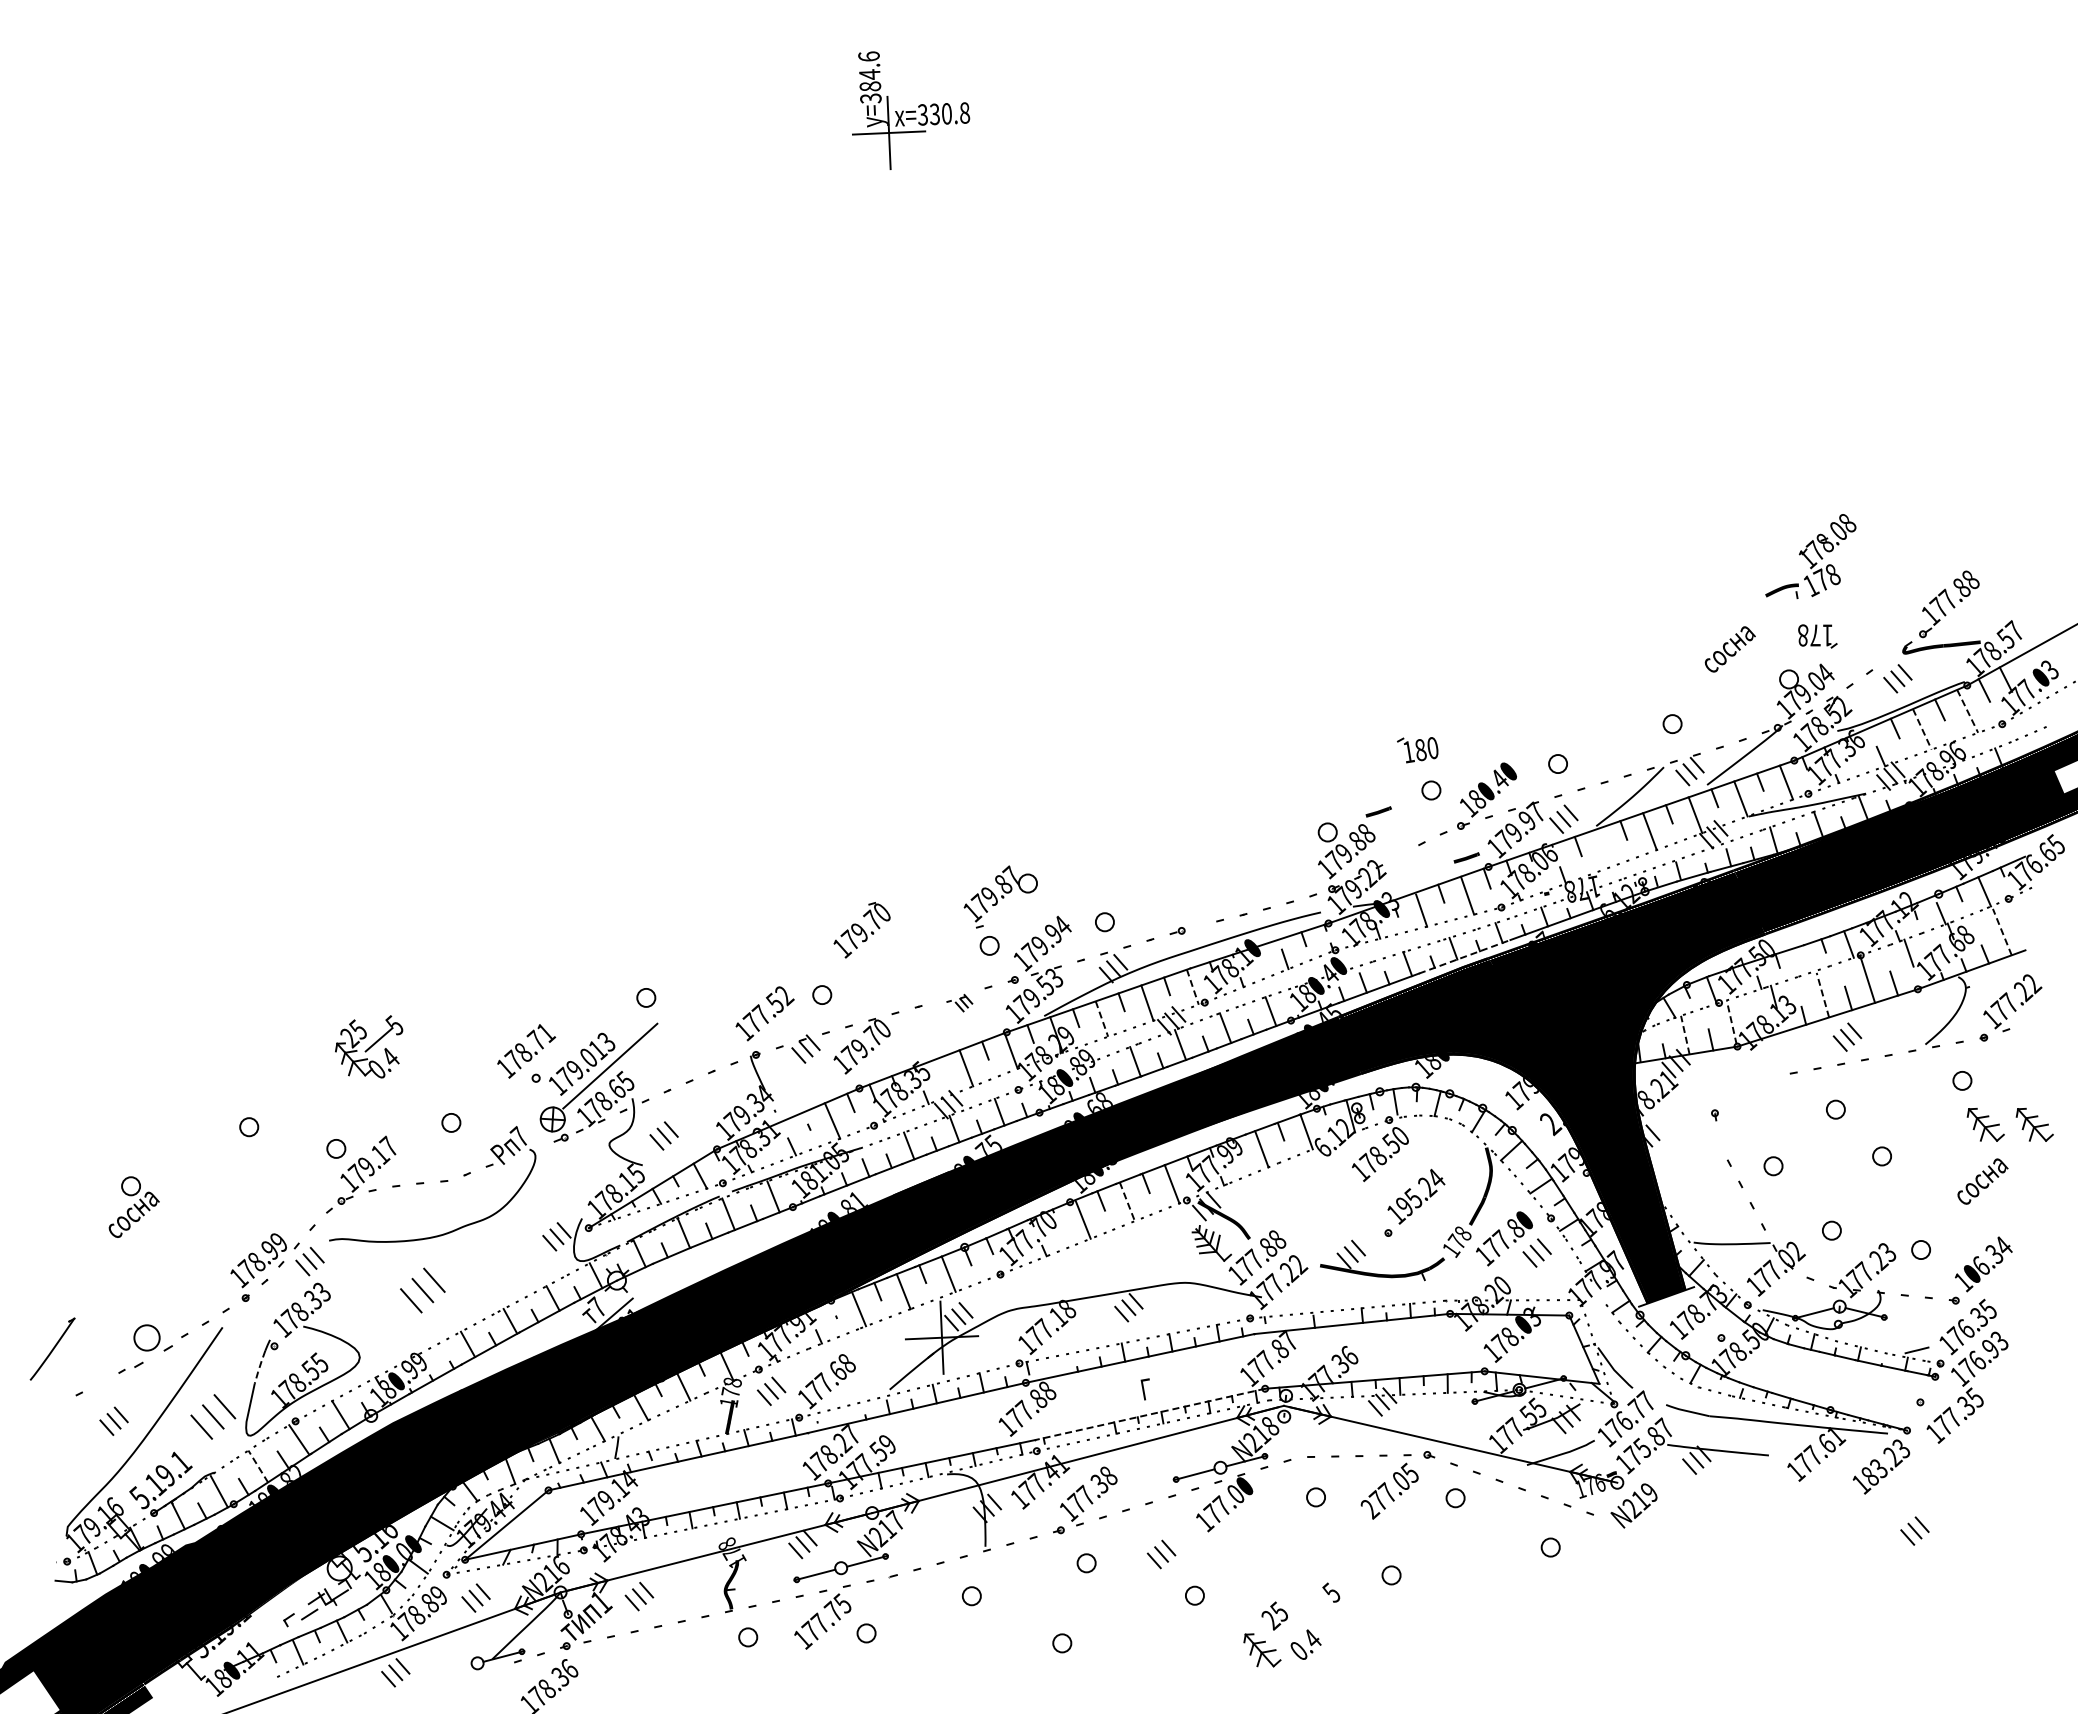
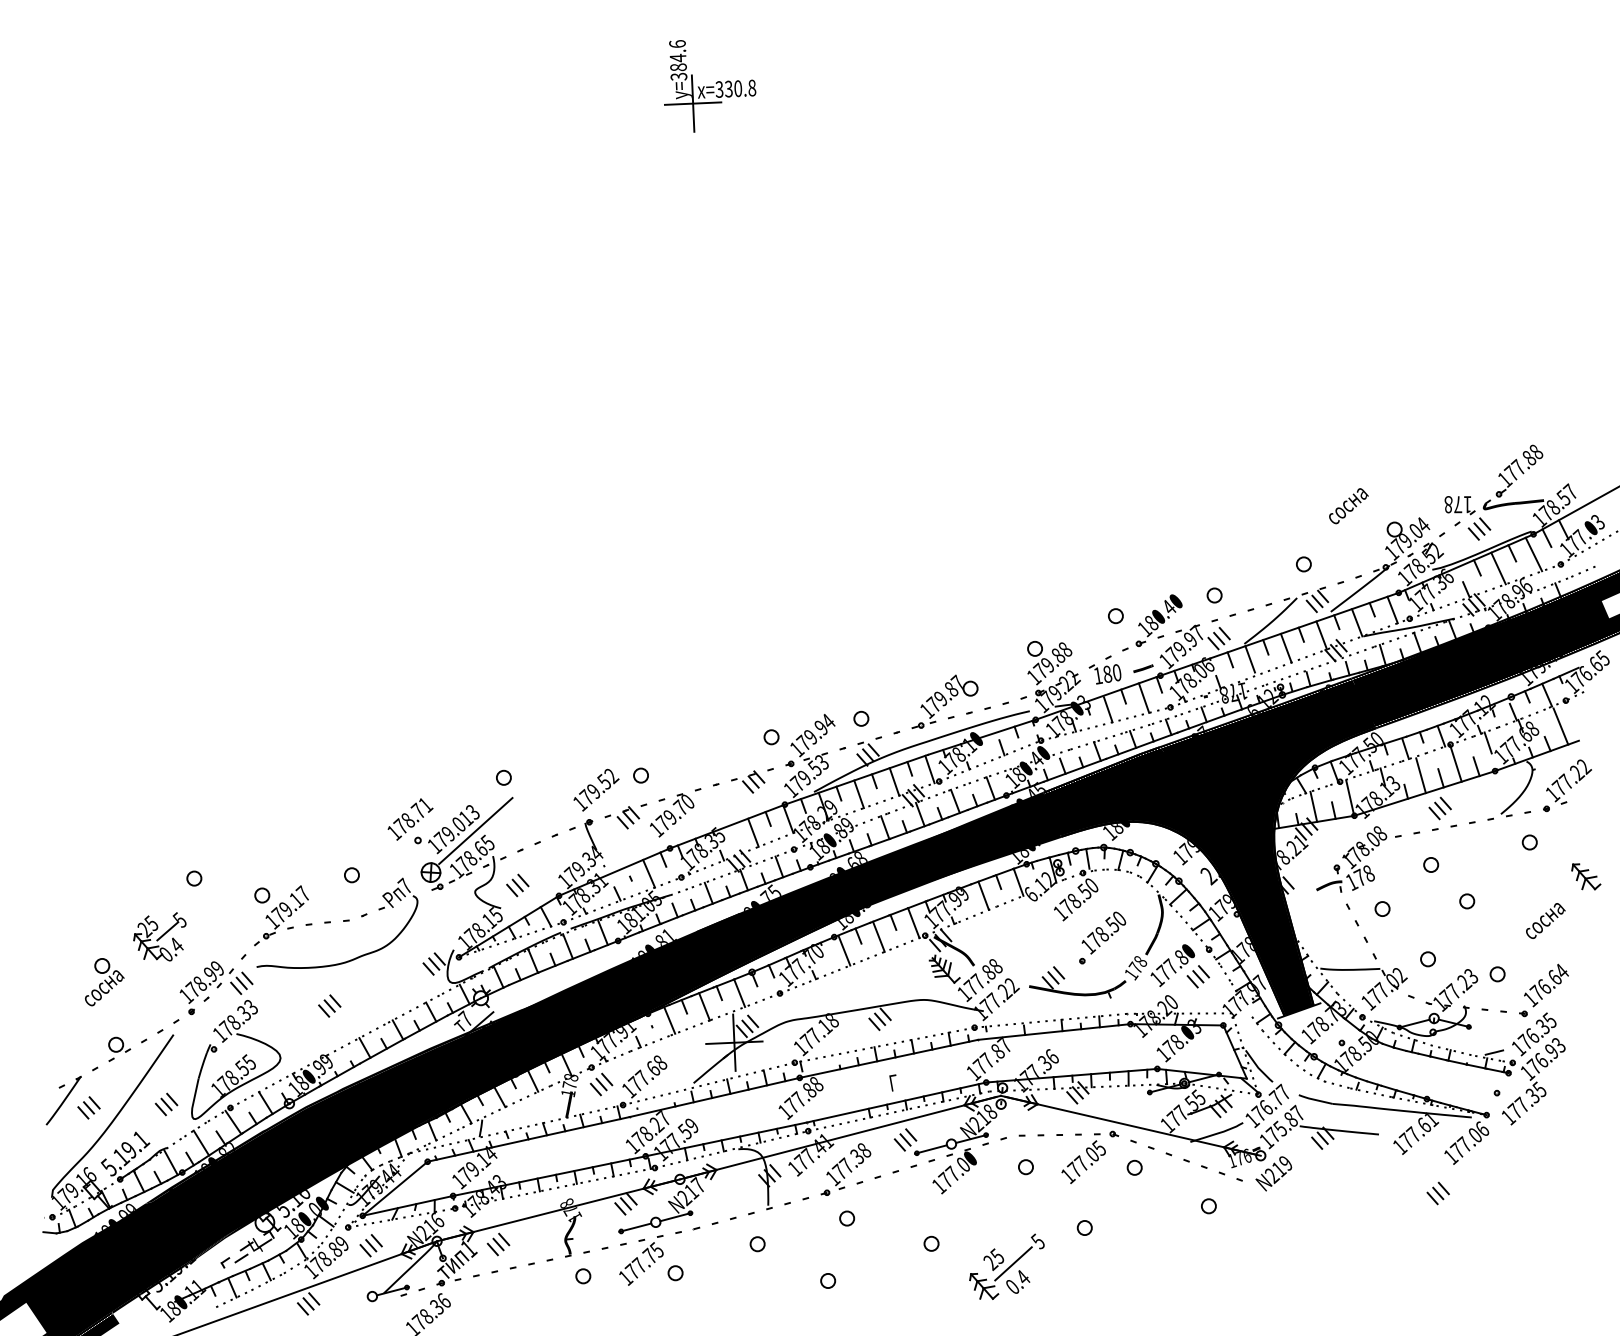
part: (1810, 556) -> (1351, 859), moved
part: (1817, 636) -> (1459, 505), moved
line: (1967, 711) -> (1533, 554), dashed -> solid
line: (1922, 729) -> (1498, 568), dashed -> solid
part: (1417, 750) -> (1105, 674), moved
line: (1378, 811) -> (1074, 632), removed
line: (1603, 845) -> (1250, 659), added
part: (1000, 896) -> (949, 698), moved
part: (861, 930) -> (671, 725), removed
line: (2002, 931) -> (1561, 726), dashed -> solid
line: (1464, 956) -> (1141, 745), dashed -> solid
line: (1802, 960) -> (1405, 748), added
line: (1192, 987) -> (929, 769), dashed -> solid
line: (1822, 994) -> (1420, 775), dashed -> solid
part: (959, 1002) -> (748, 781), size x1.67
text: (760, 1014) -> (592, 790), 177.52 -> 179.52
line: (1101, 1019) -> (858, 794), dashed -> solid
line: (1731, 1022) -> (1349, 797), dashed -> solid
line: (1685, 1035) -> (1313, 807), dashed -> solid
part: (369, 1046) -> (160, 936), moved
part: (1985, 1124) -> (1547, 876), removed
text: (1419, 1192) -> (1106, 929), 195.24 -> 178.50
line: (1127, 1201) -> (878, 936), dashed -> solid
part: (133, 1206) -> (104, 981), moved
text: (1982, 1263) -> (1545, 984), 106.34 -> 176.64
part: (422, 1290) -> (329, 1005), size x0.62
part: (153, 1346) -> (119, 1049), size x0.71
part: (52, 1348) -> (63, 1100), moved
line: (259, 1367) -> (202, 1065), dashed -> solid
fill: (454, 1408) -> (354, 1097), added
line: (1150, 1414) -> (896, 1102), dashed -> solid
part: (213, 1416) -> (166, 1104), size x0.62
text: (1884, 1461) -> (1469, 1139), 183.23 -> 177.06
line: (258, 1466) -> (201, 1143), dashed -> solid
text: (1370, 1509) -> (1068, 1176), 277.05 -> 177.05
fill: (405, 1525) -> (316, 1189), added
part: (1914, 1530) -> (1437, 1192), moved
part: (1161, 1554) -> (905, 1139), moved
line: (1299, 1621) -> (1013, 1263), added

